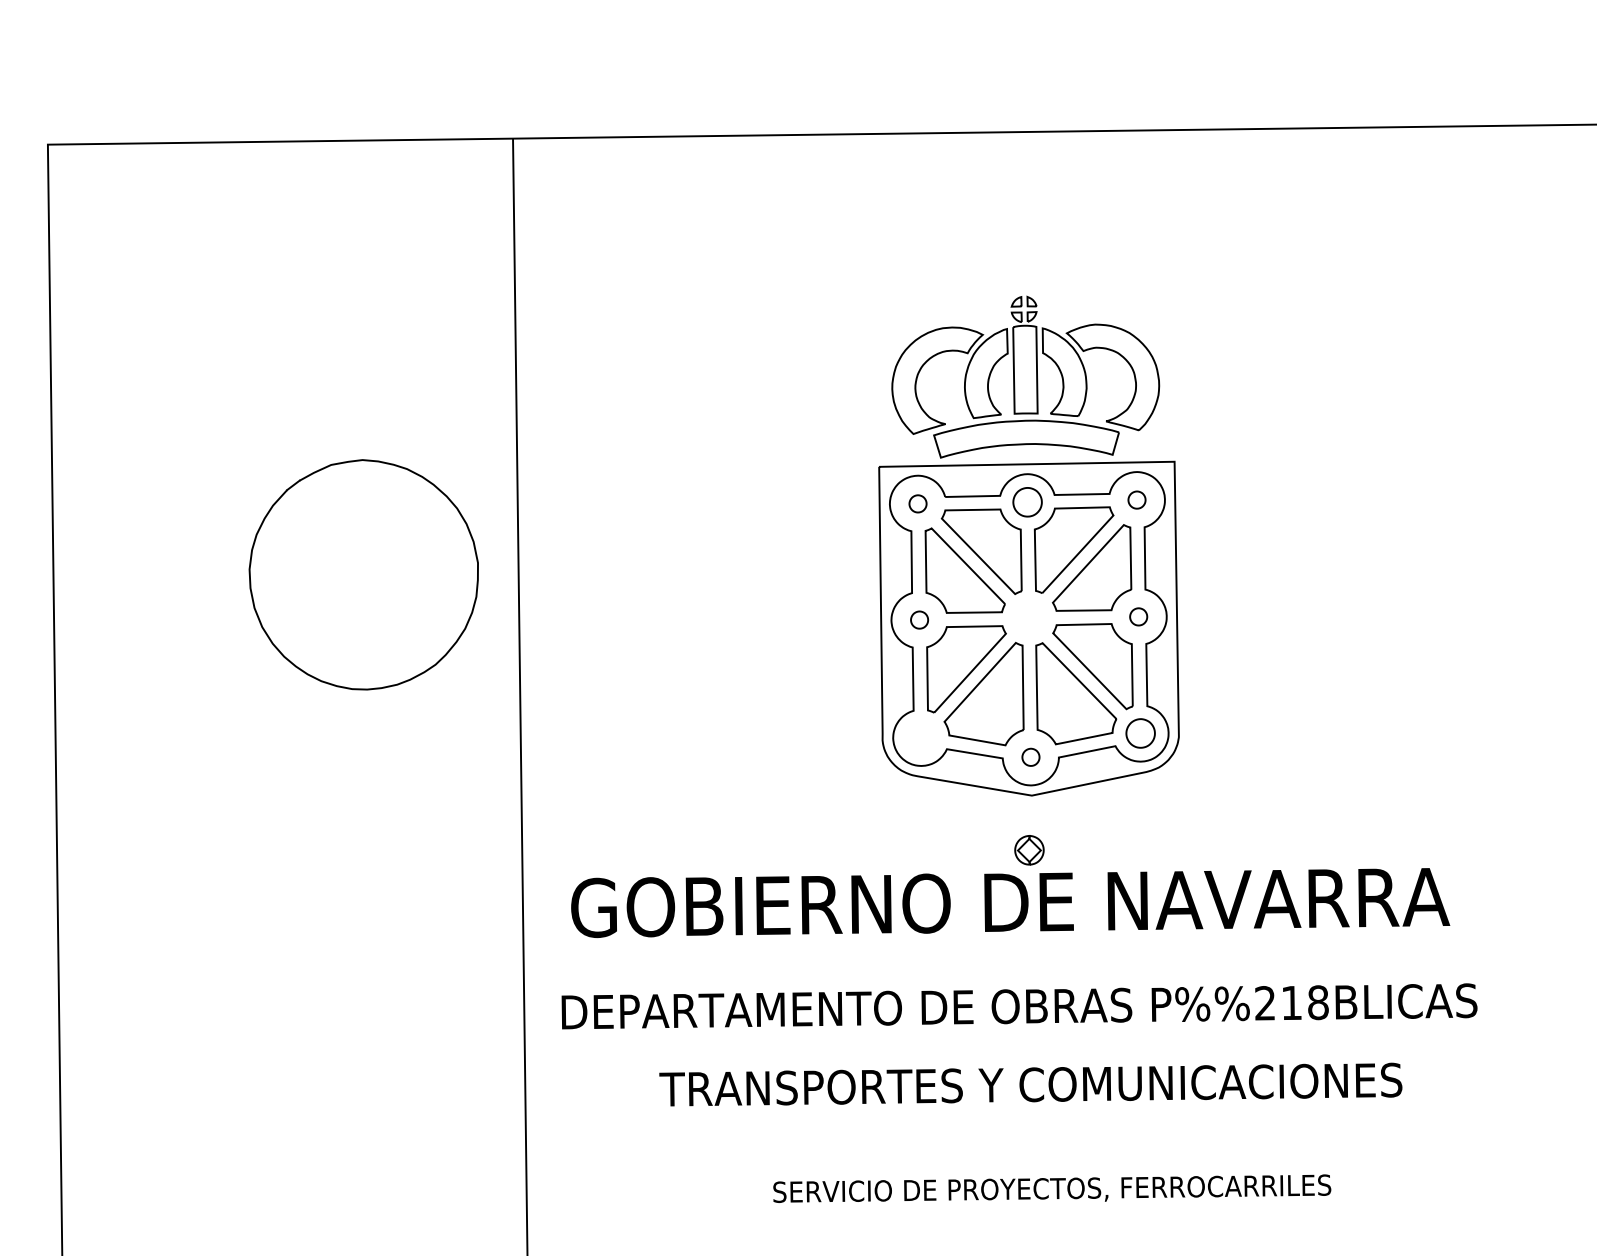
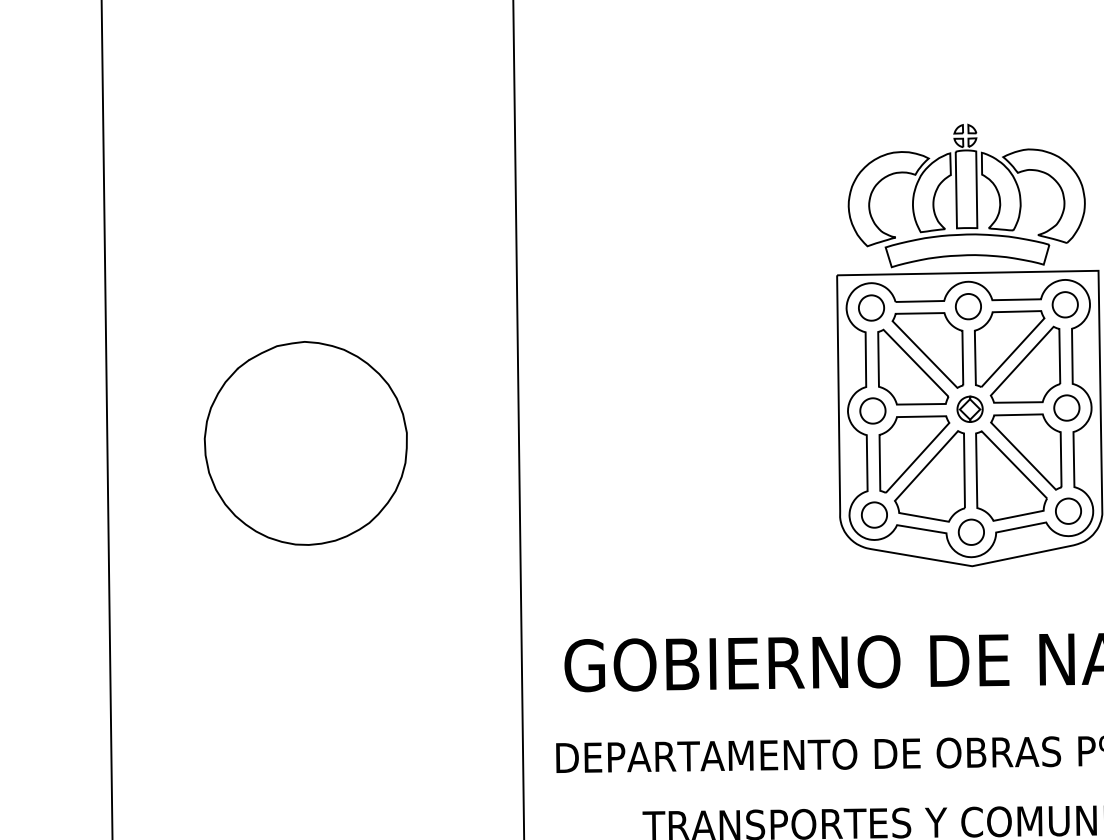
part: (1136, 499) -> (1064, 304), size x1.67
part: (917, 503) -> (871, 307), size x1.67
part: (363, 574) -> (305, 443), moved
part: (1138, 616) -> (1066, 407), size x1.67
part: (919, 619) -> (872, 410), size x1.67
part: (921, 737) -> (874, 514), added
part: (1030, 757) -> (971, 532), size x1.67
part: (1029, 850) -> (970, 409), moved

